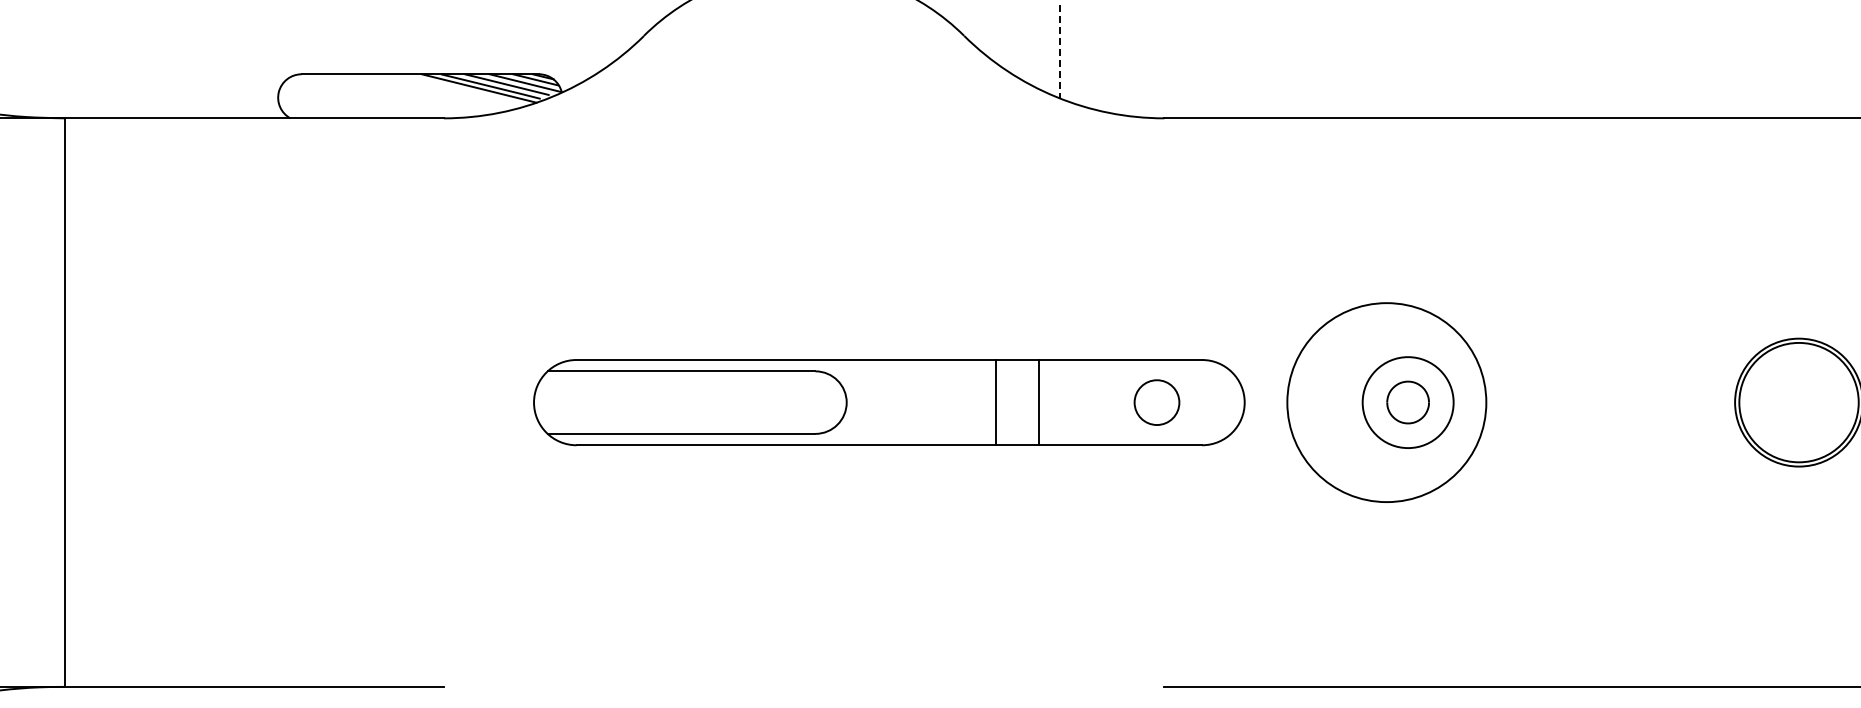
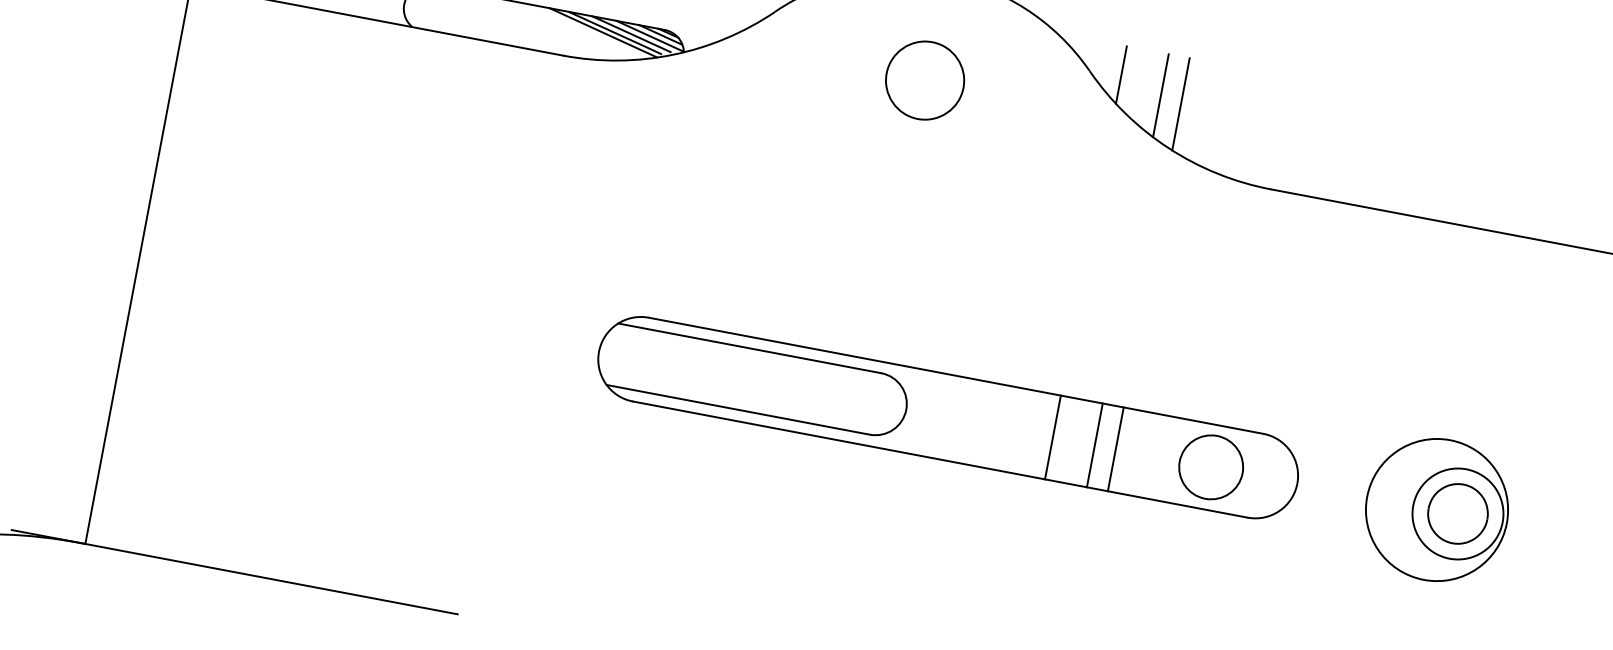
line: (995, 33) -> (1121, 74), added
line: (1038, 46) -> (1160, 95), added
line: (1059, 51) -> (1180, 104), dashed -> solid
circle: (804, 75) -> (925, 80), added
line: (1059, 402) -> (1115, 449), added
circle: (1156, 402) -> (1210, 467), size x1.43
circle: (1386, 402) -> (1436, 509), size x0.71
part: (1407, 402) -> (1457, 513), size x1.43

